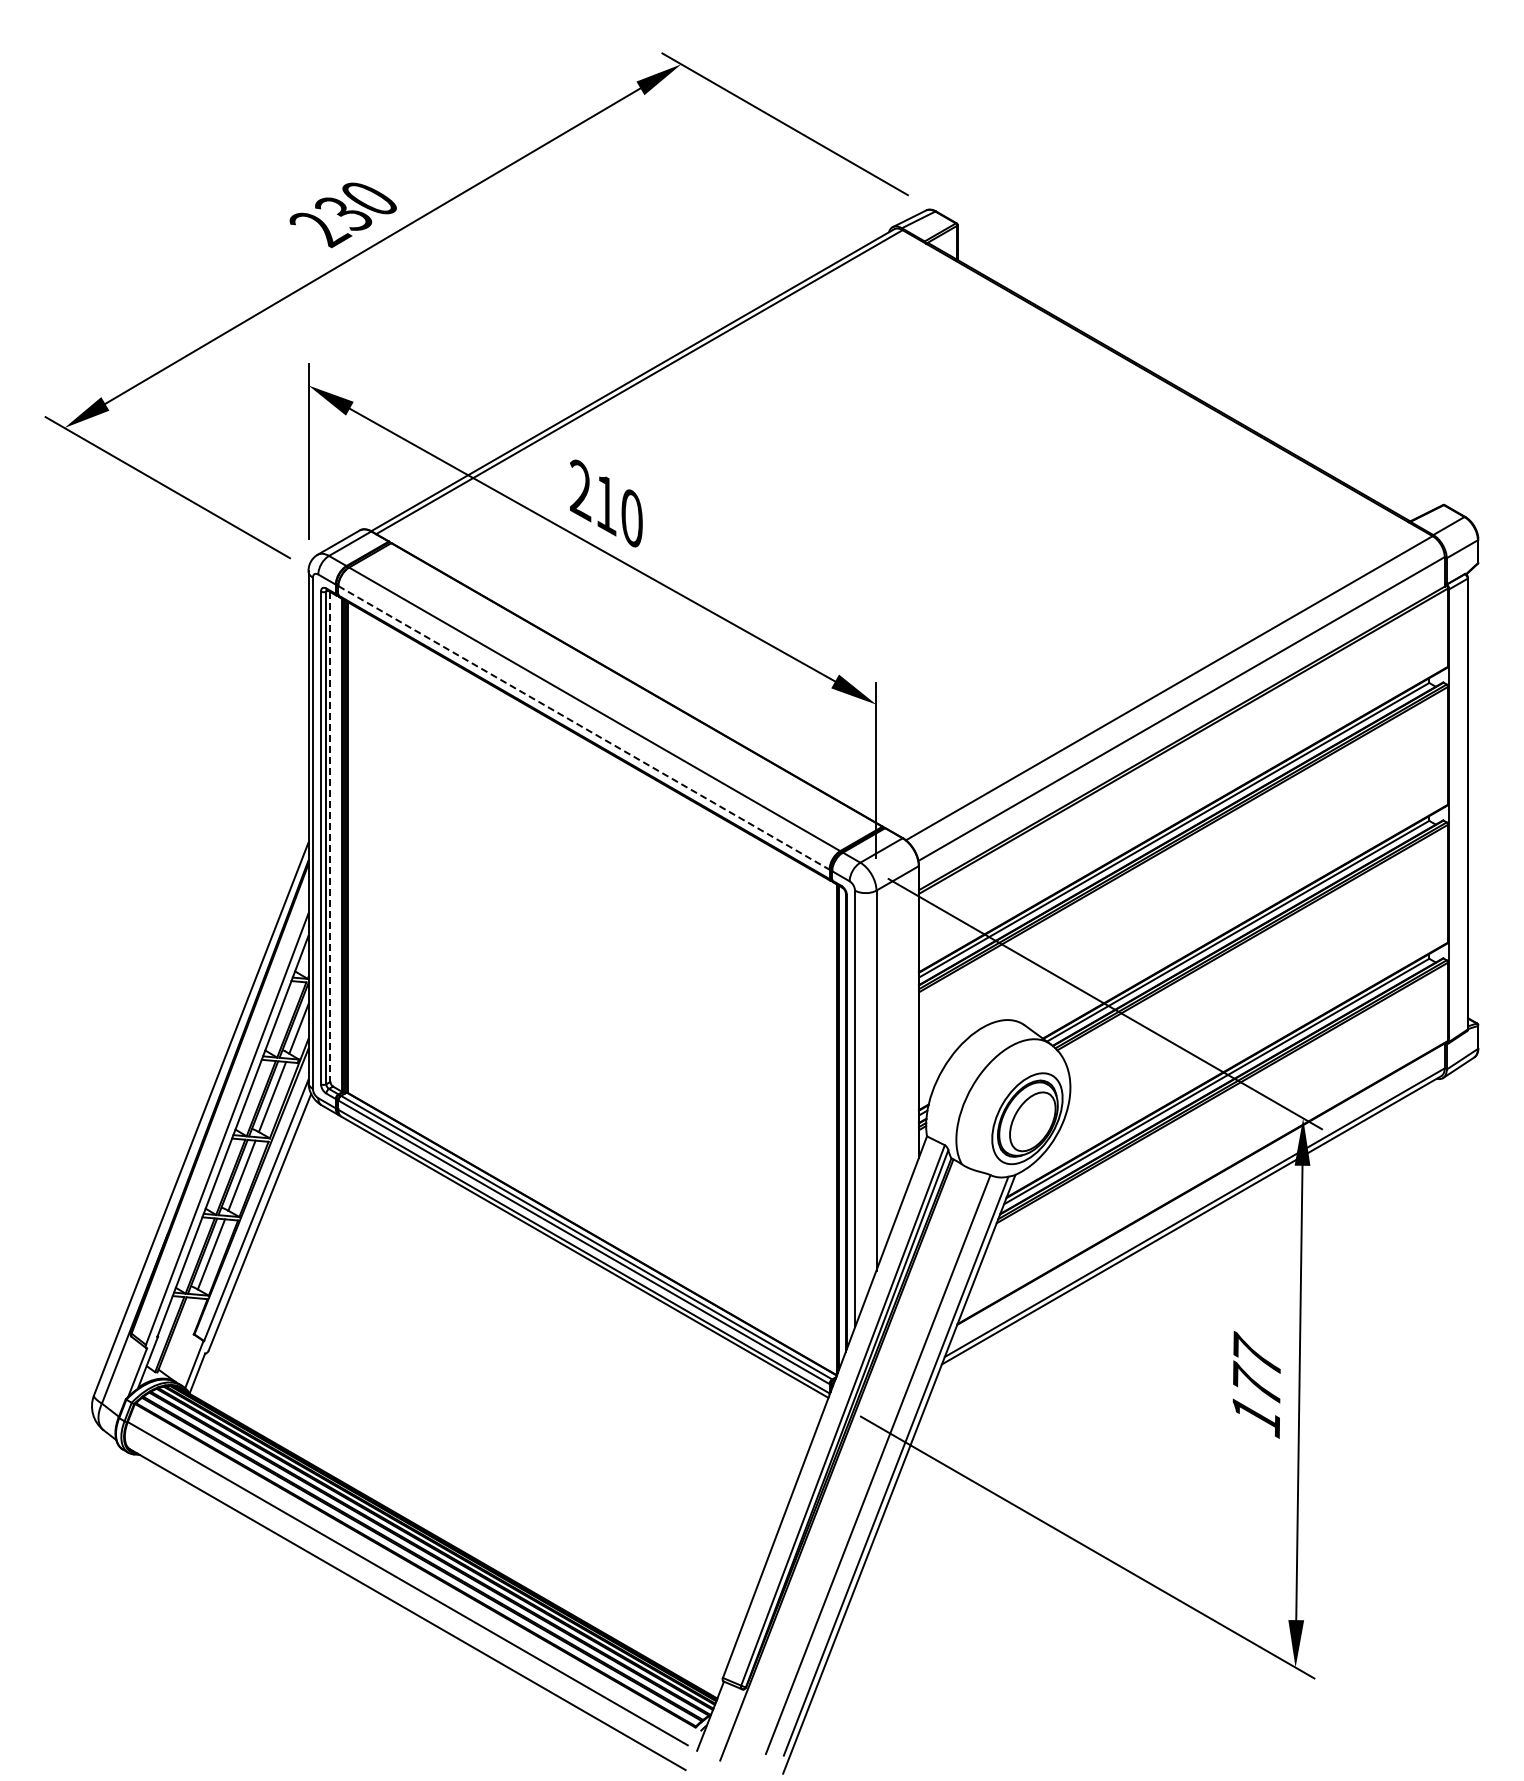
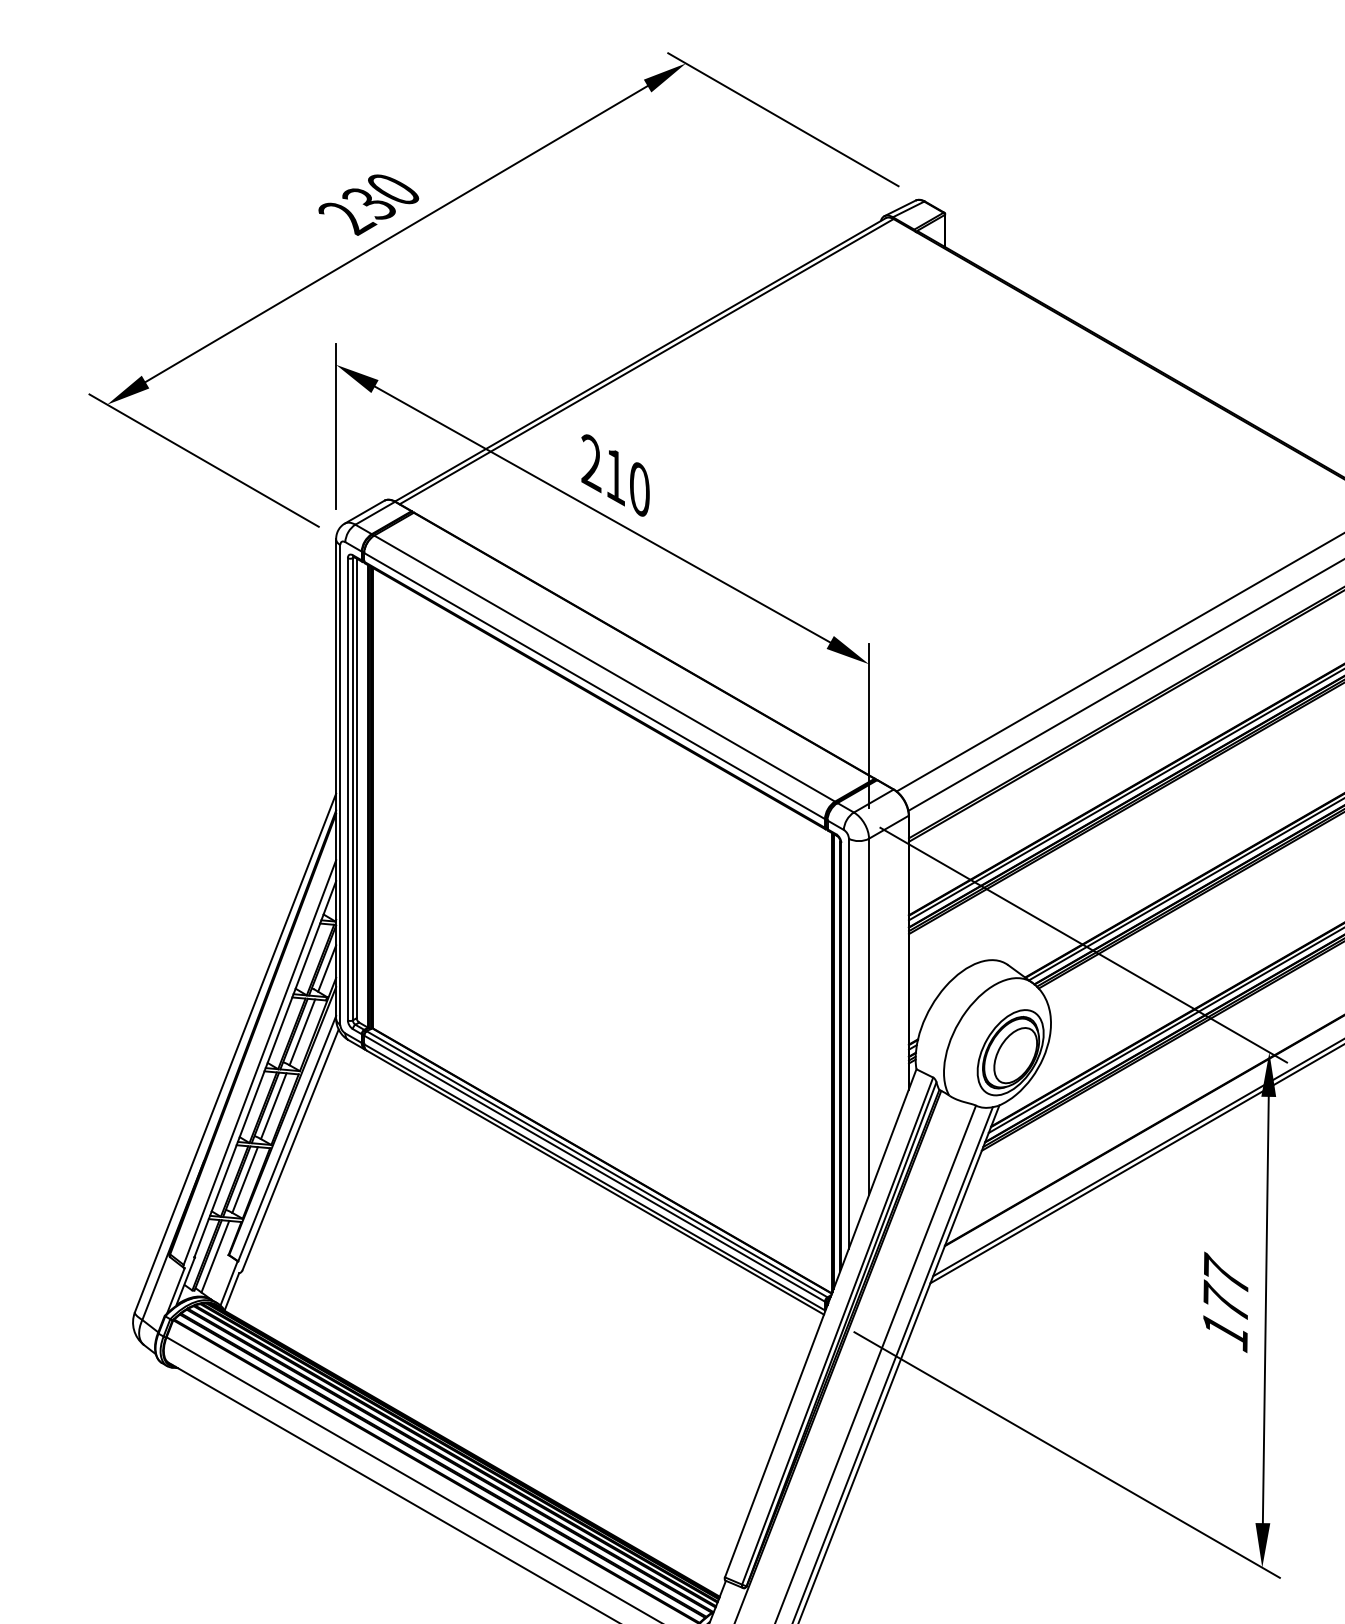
line: (583, 727) -> (594, 685), dashed -> solid
line: (330, 837) -> (356, 788), dashed -> solid
line: (179, 1336) -> (215, 1257), added

